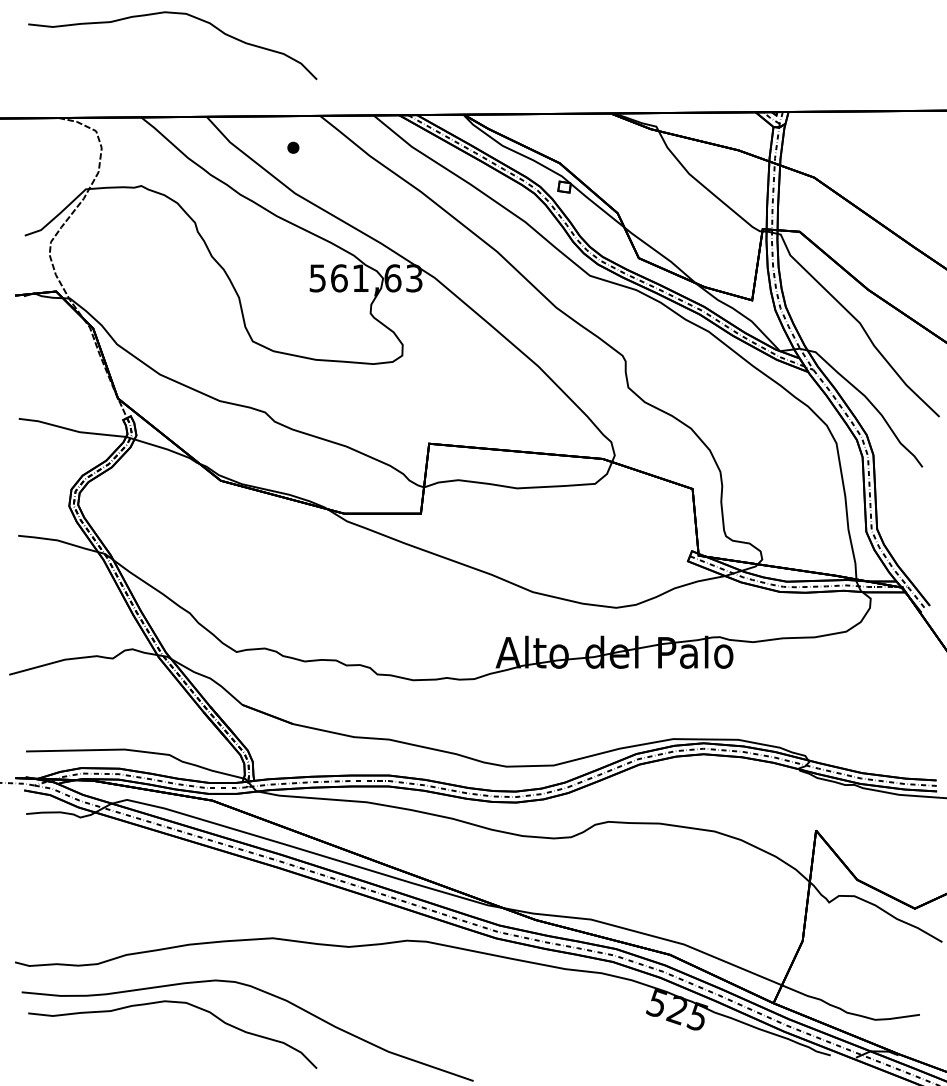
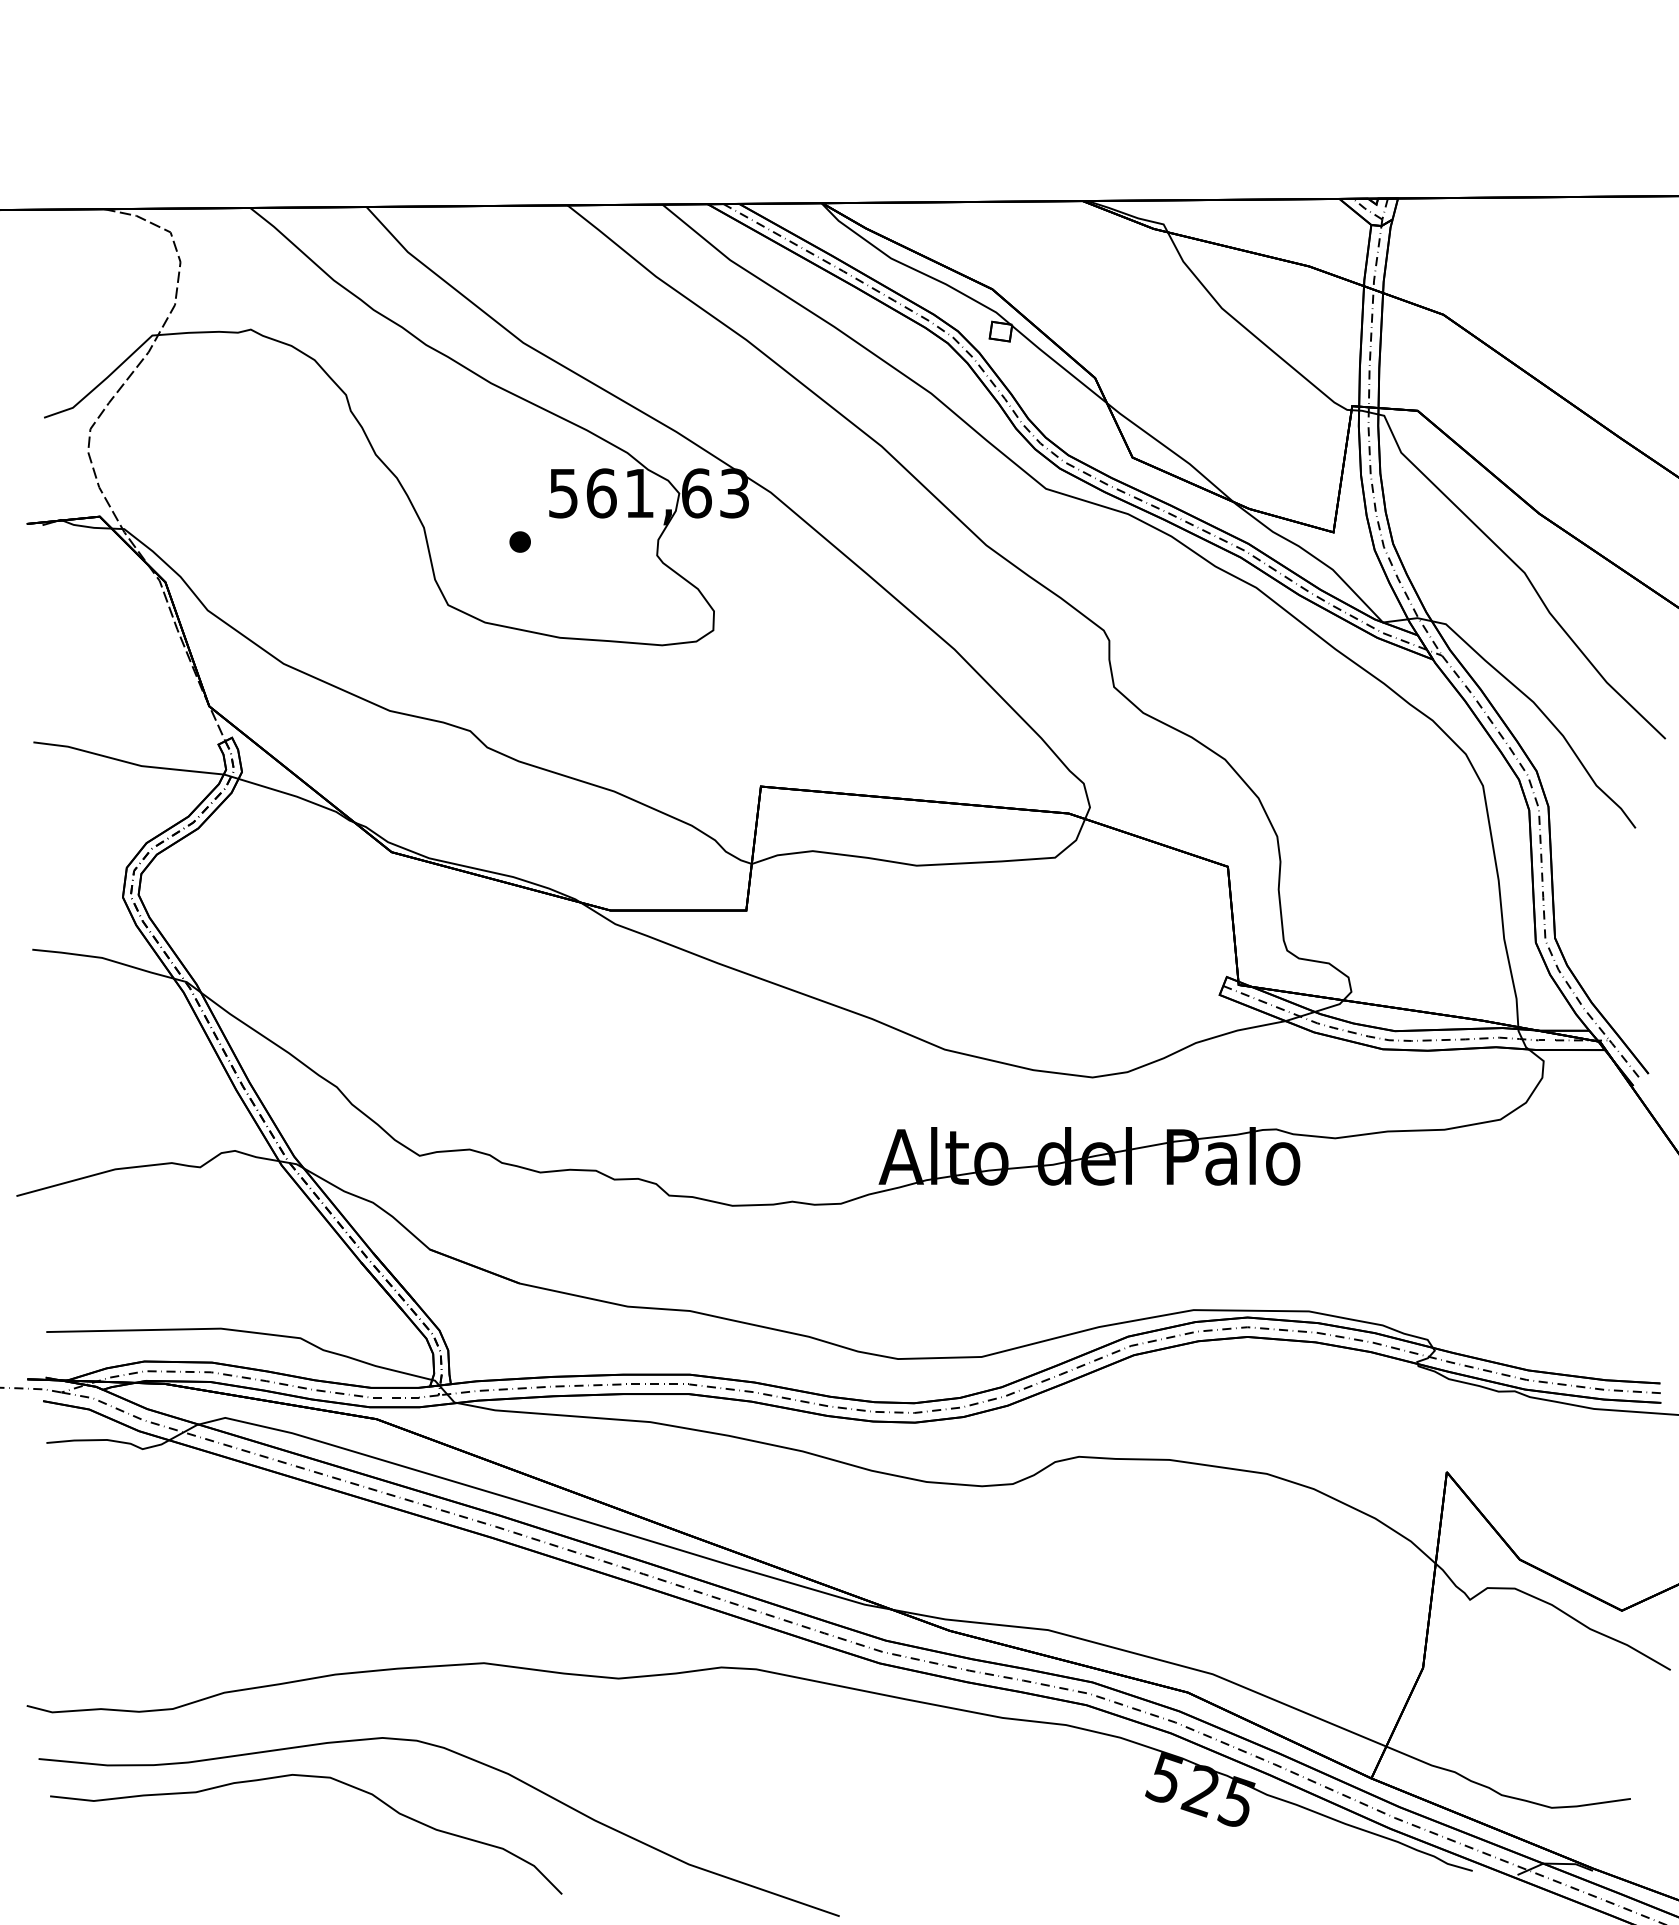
curve: (177, 14) -> (314, 25), removed
part: (293, 147) -> (520, 541), moved

